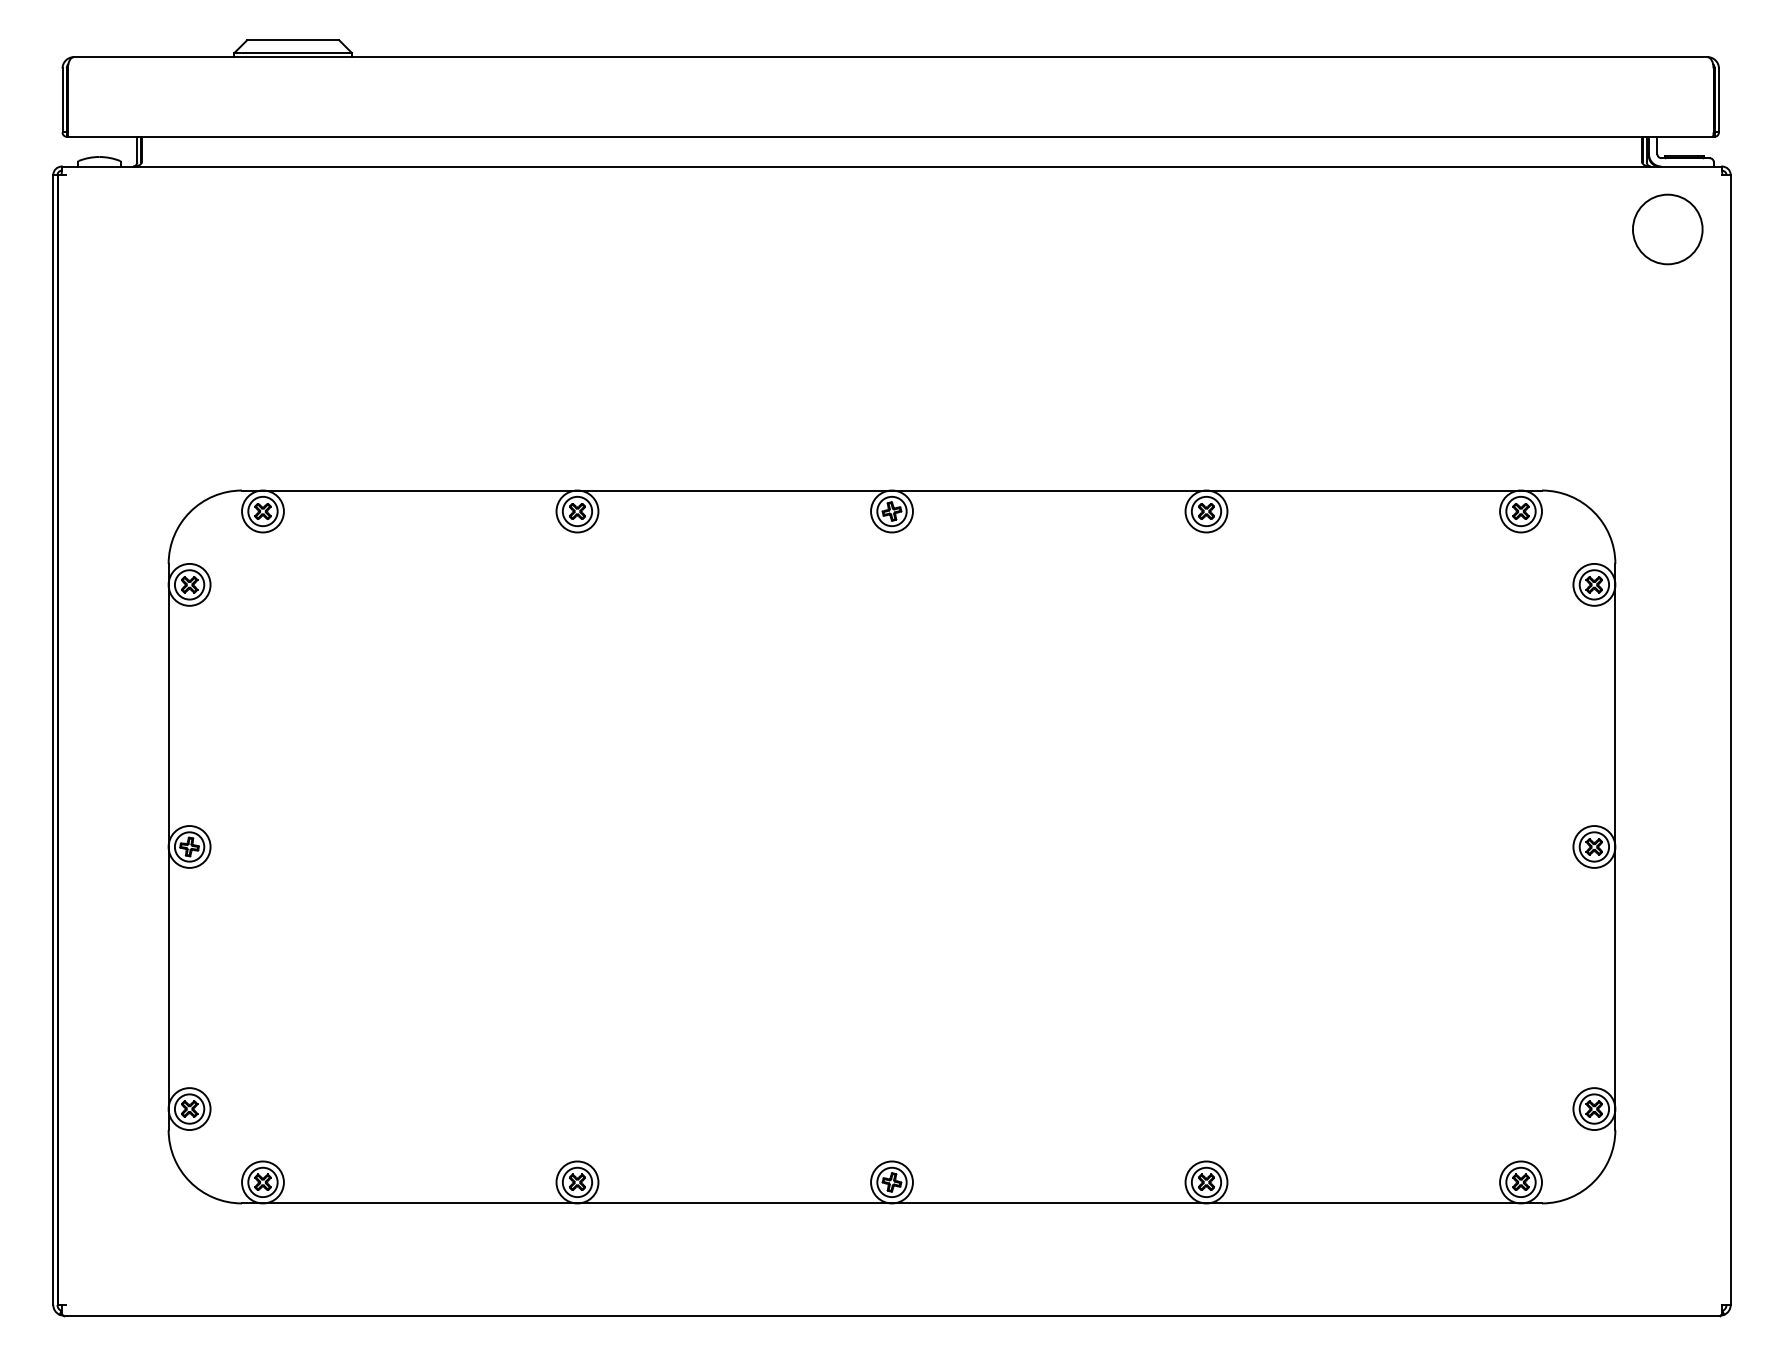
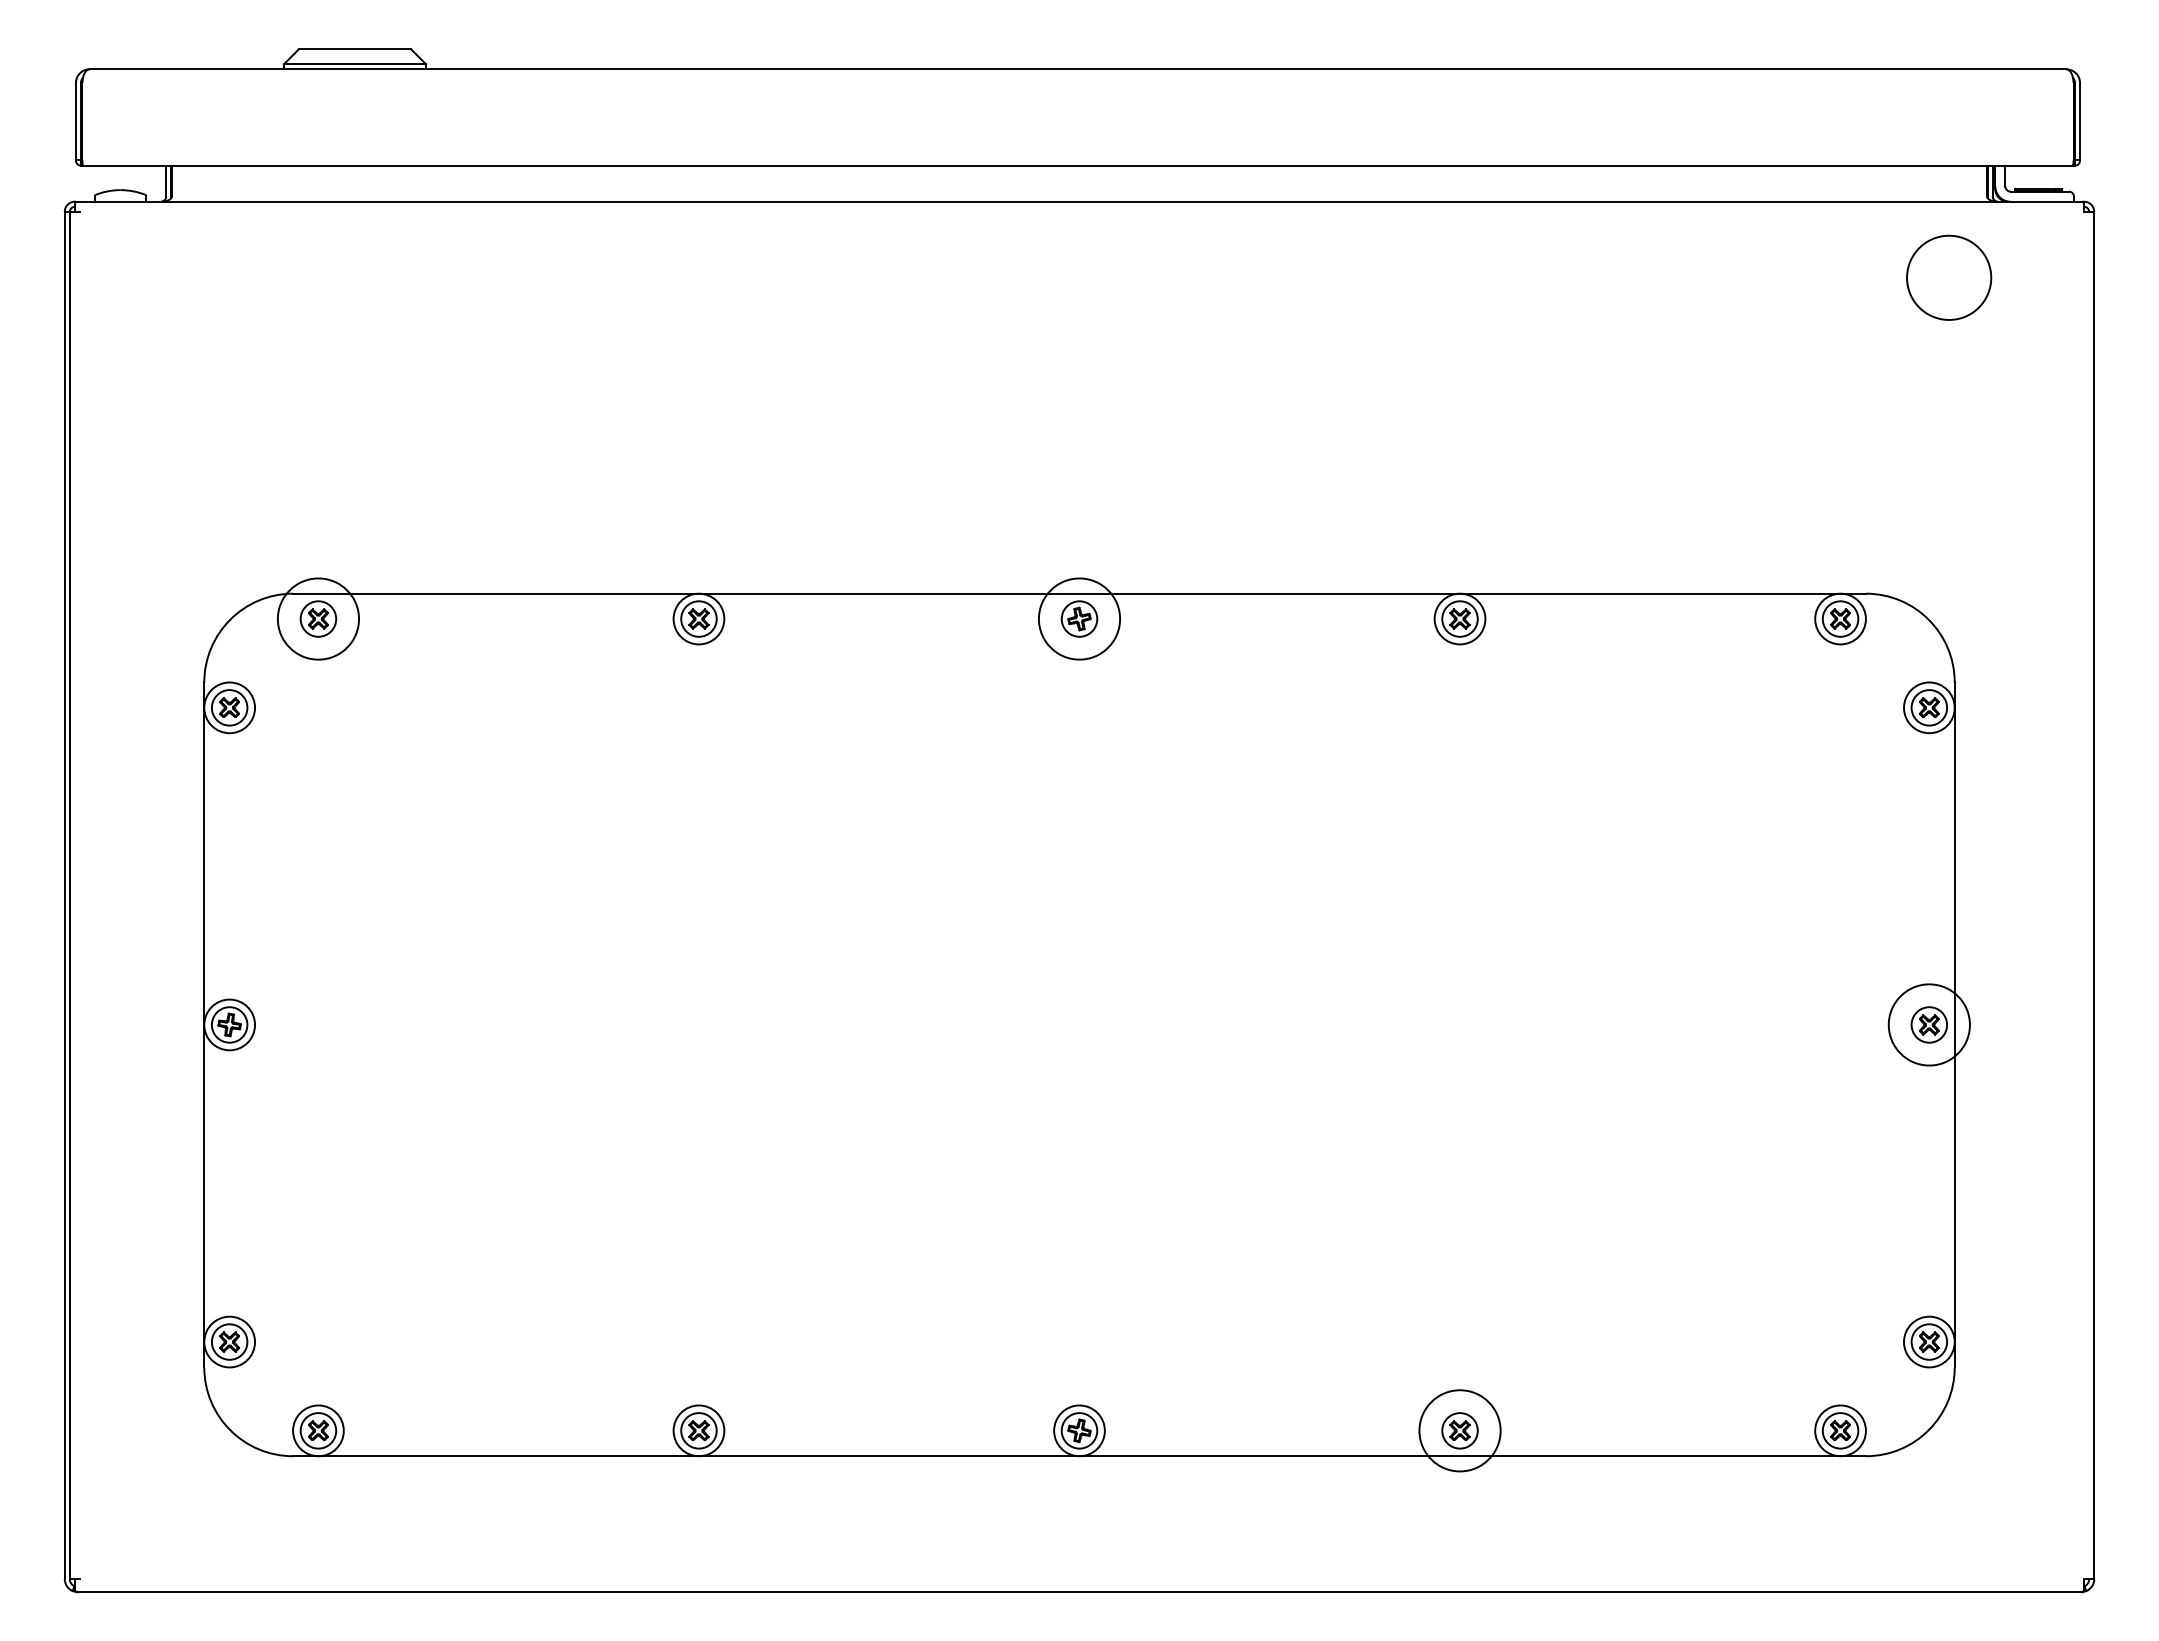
circle: (1668, 229) -> (1949, 277), moved
circle: (263, 511) -> (318, 618), size x1.6
circle: (892, 511) -> (1079, 618), size x1.6
circle: (1593, 846) -> (1928, 1024), size x1.6
circle: (1206, 1182) -> (1459, 1430), size x1.6

